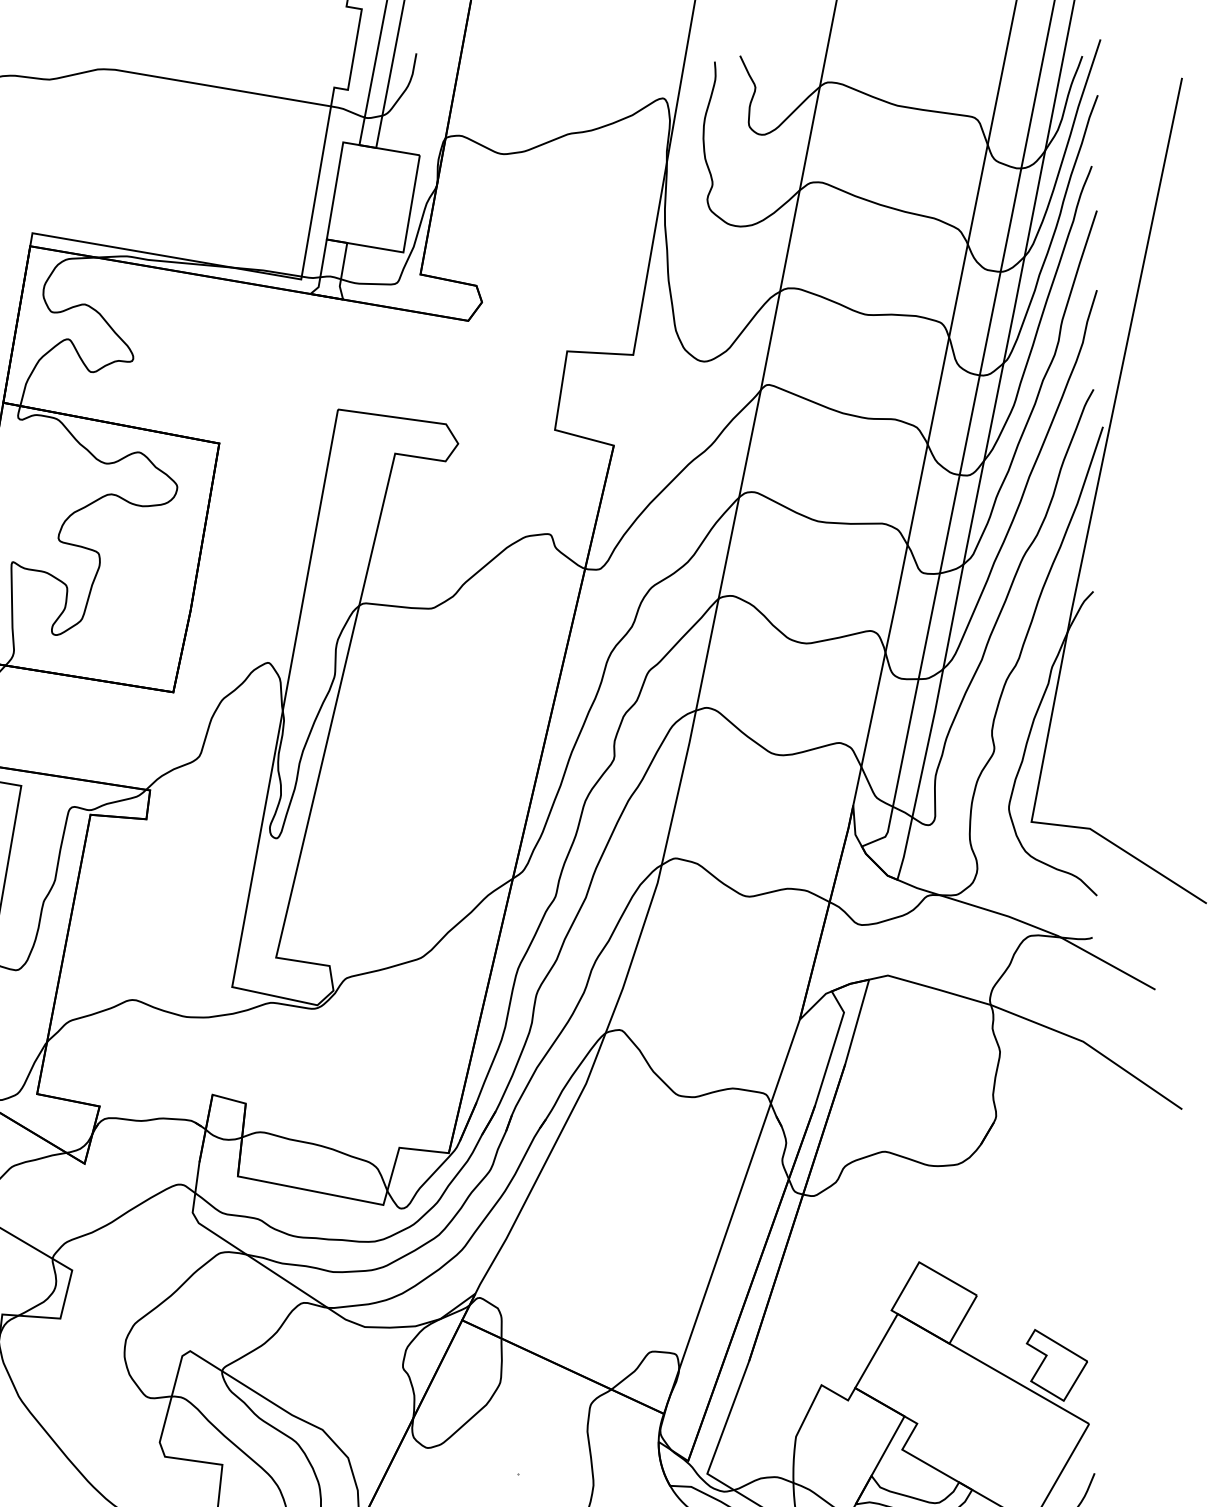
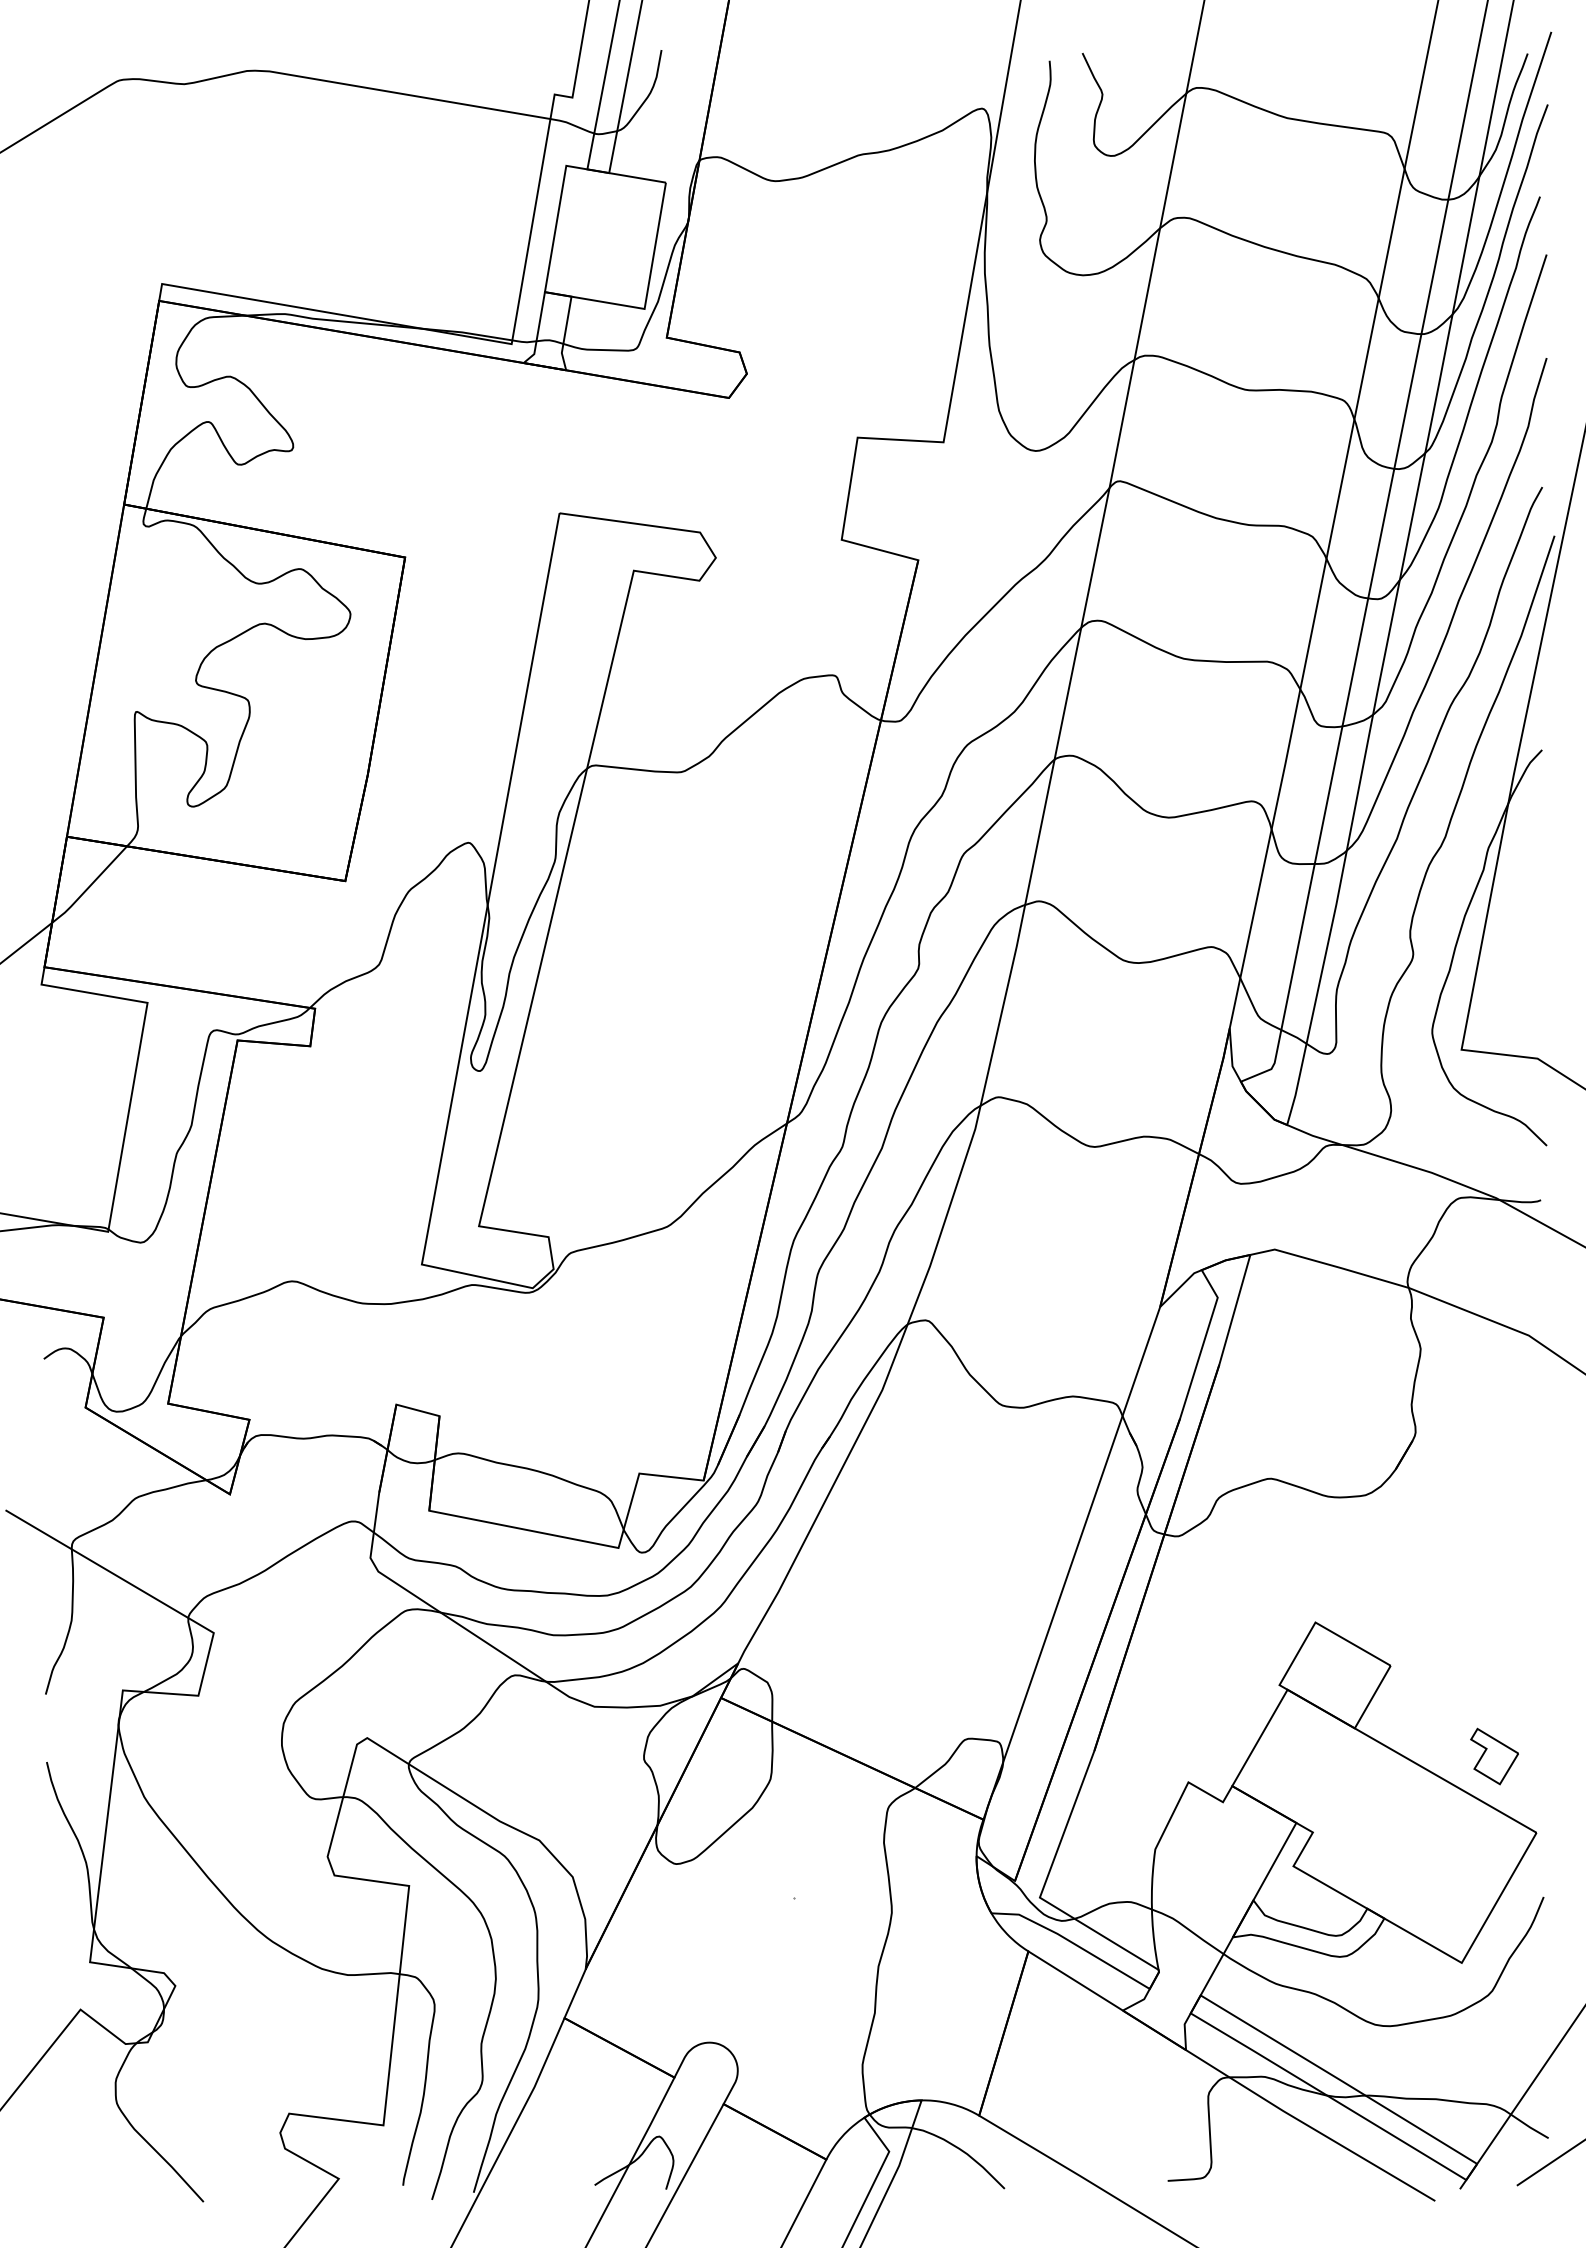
part: (1056, 1365) -> (1494, 1756), size x0.6

